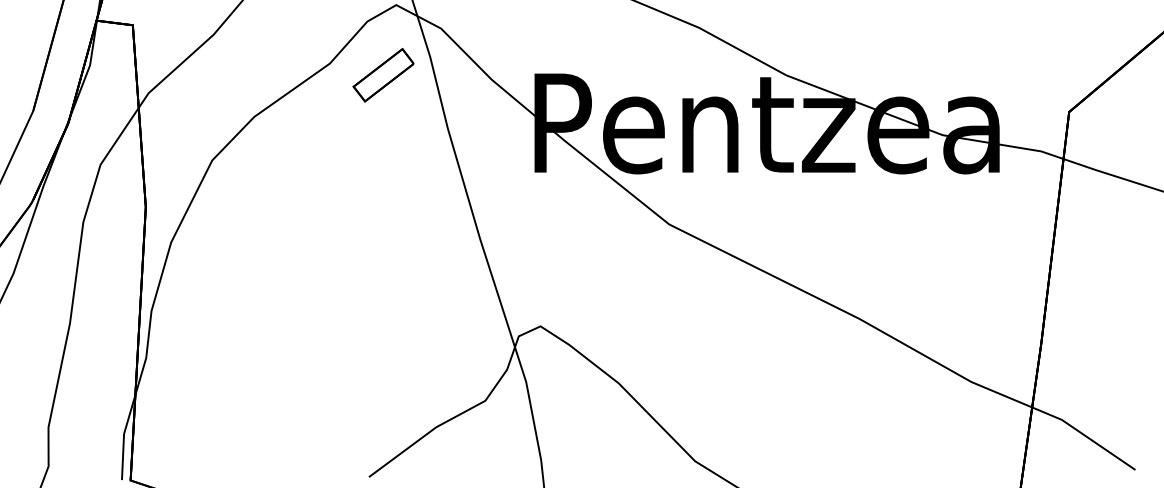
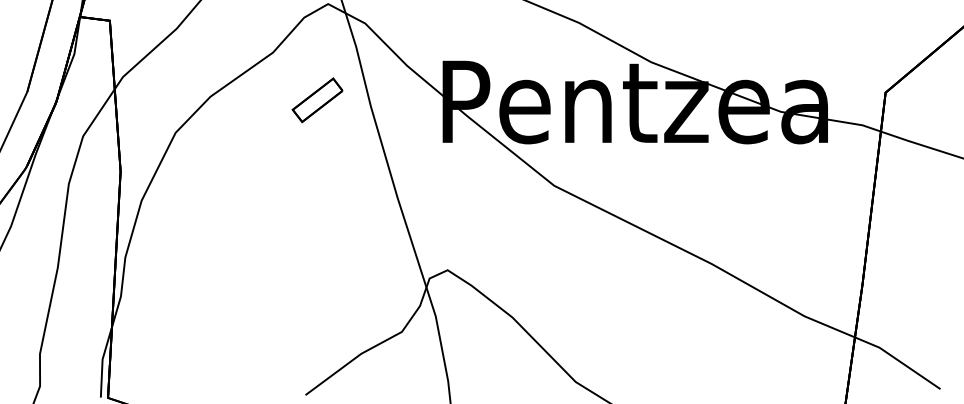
part: (383, 75) -> (317, 100), moved

